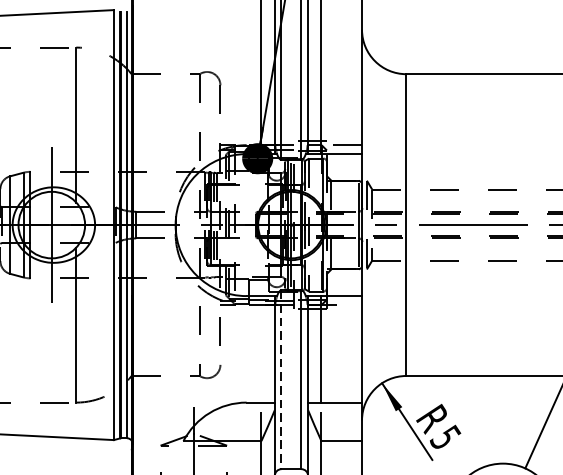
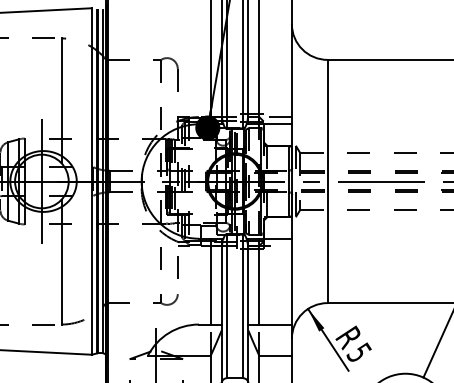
line: (261, 349) -> (210, 281), added
line: (280, 380) -> (226, 306), dashed -> solid

